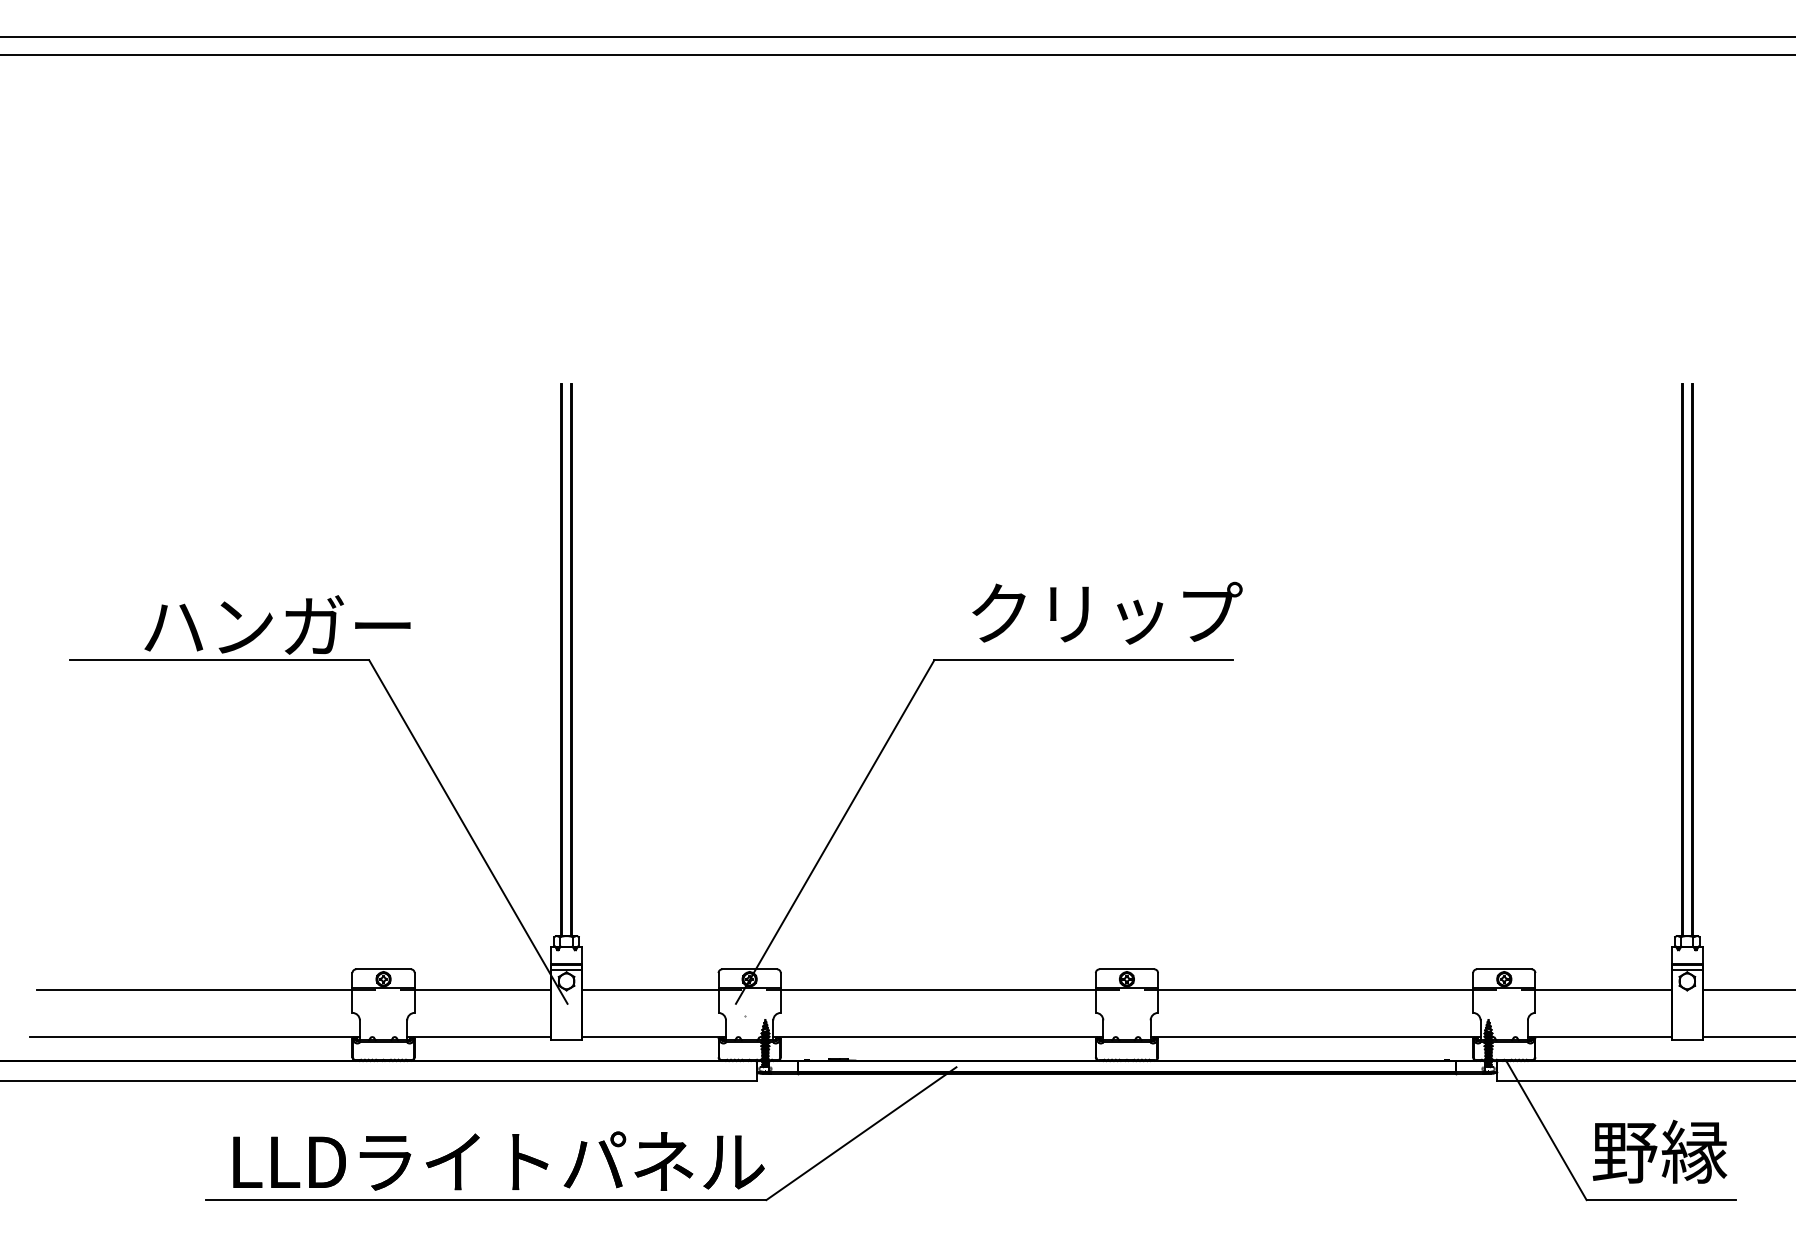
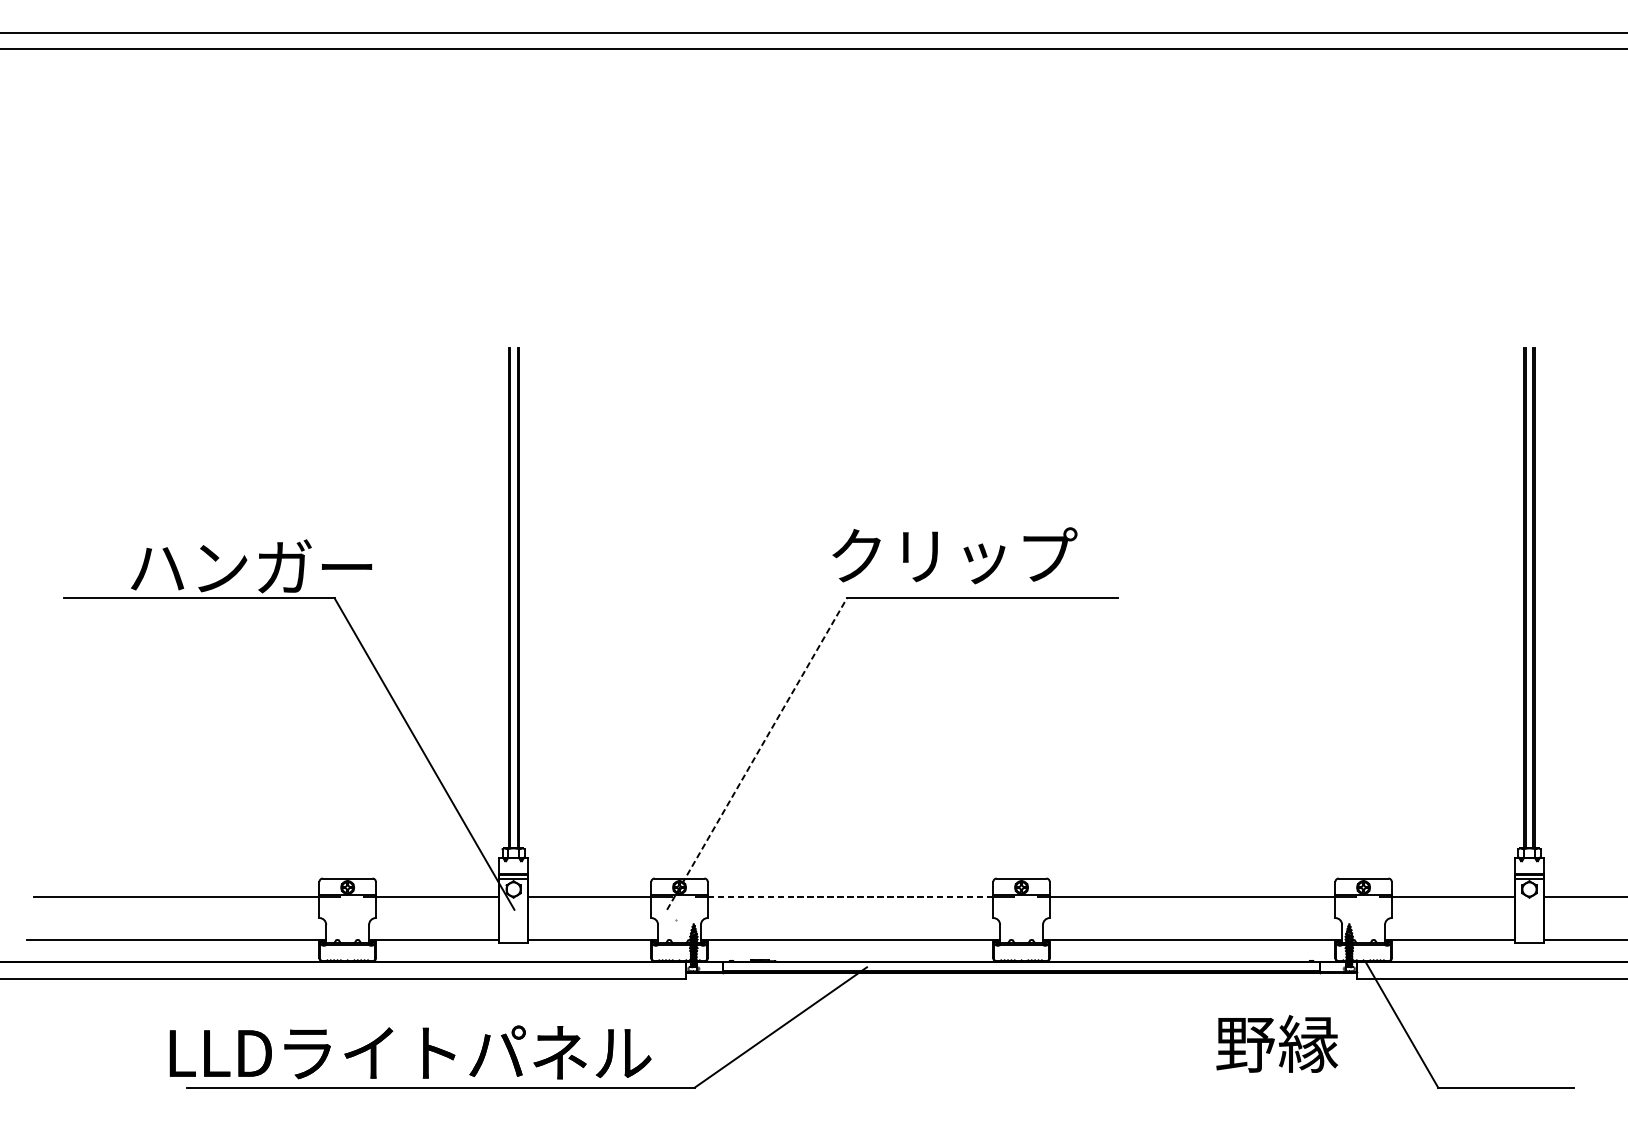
text: (1107, 612) -> (954, 555), moved
line: (835, 831) -> (757, 753), solid -> dashed
line: (938, 990) -> (850, 897), solid -> dashed
text: (1659, 1151) -> (1276, 1043), moved
text: (498, 1160) -> (410, 1051), moved

